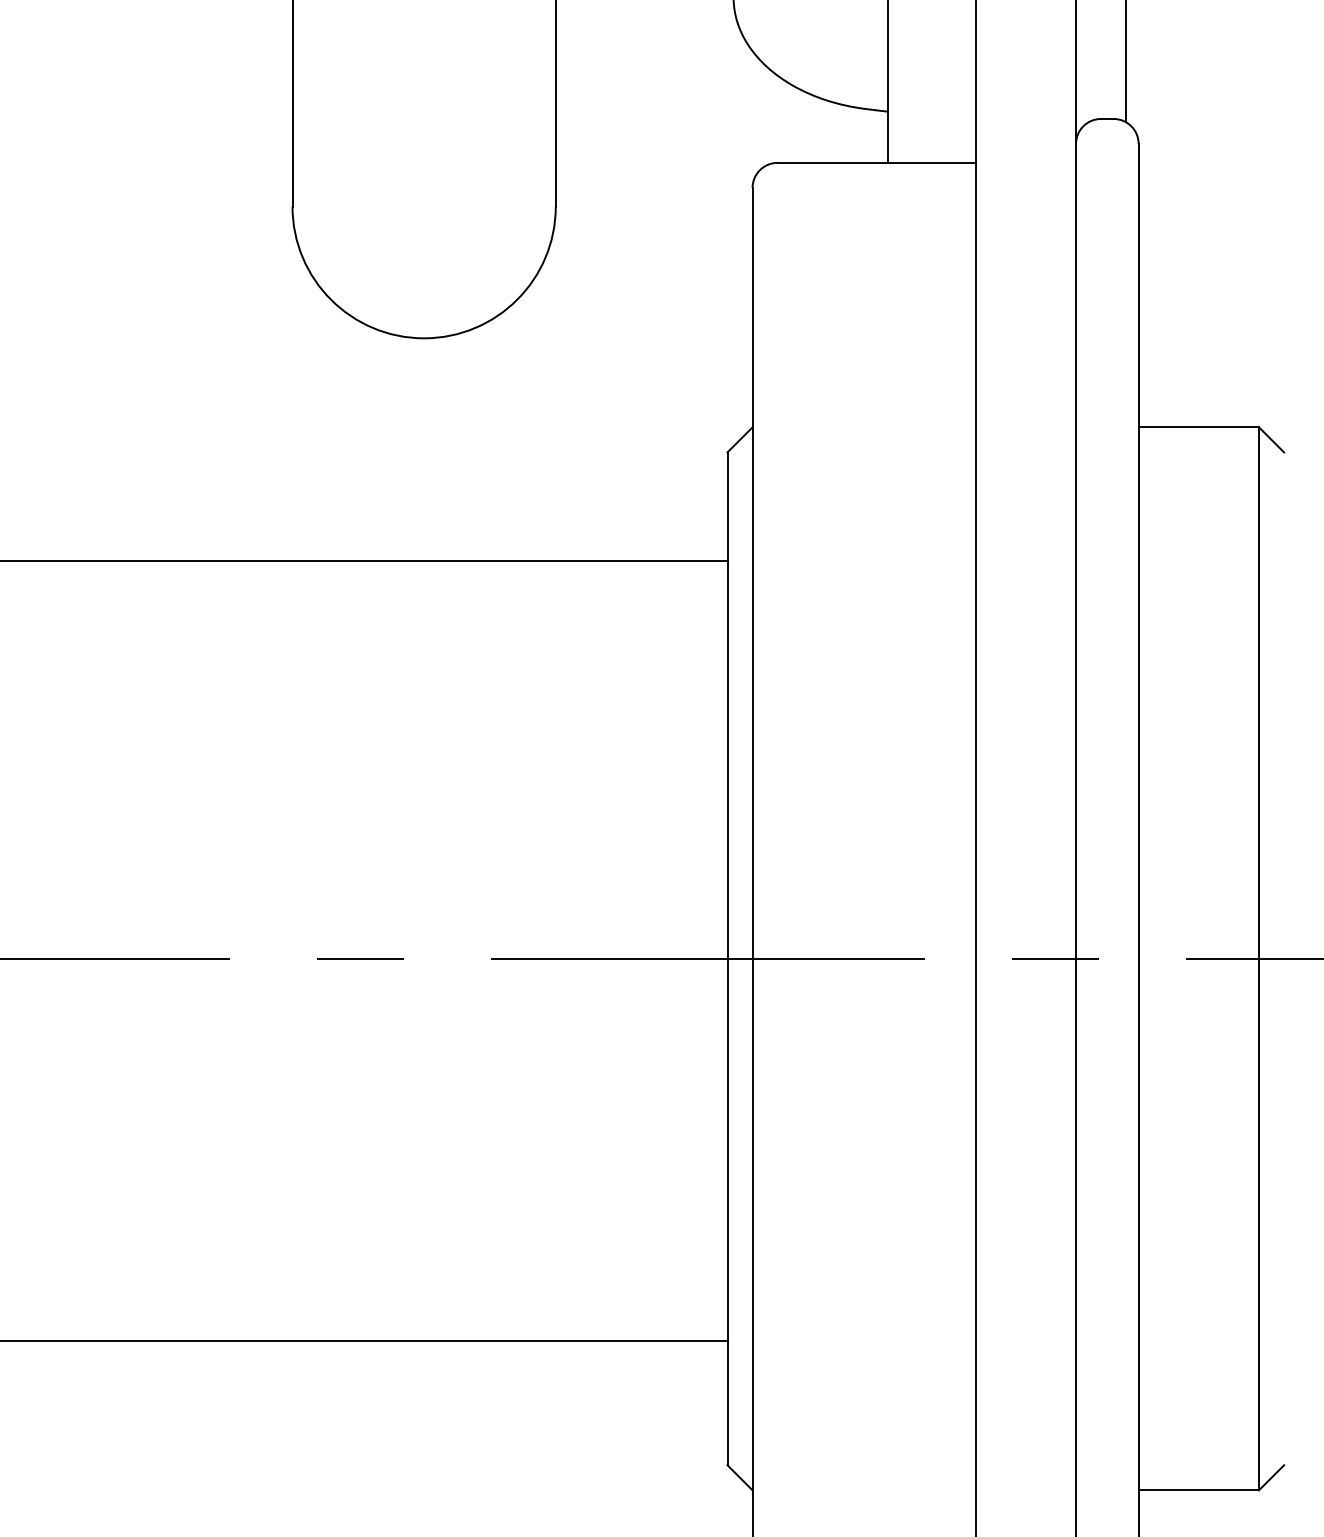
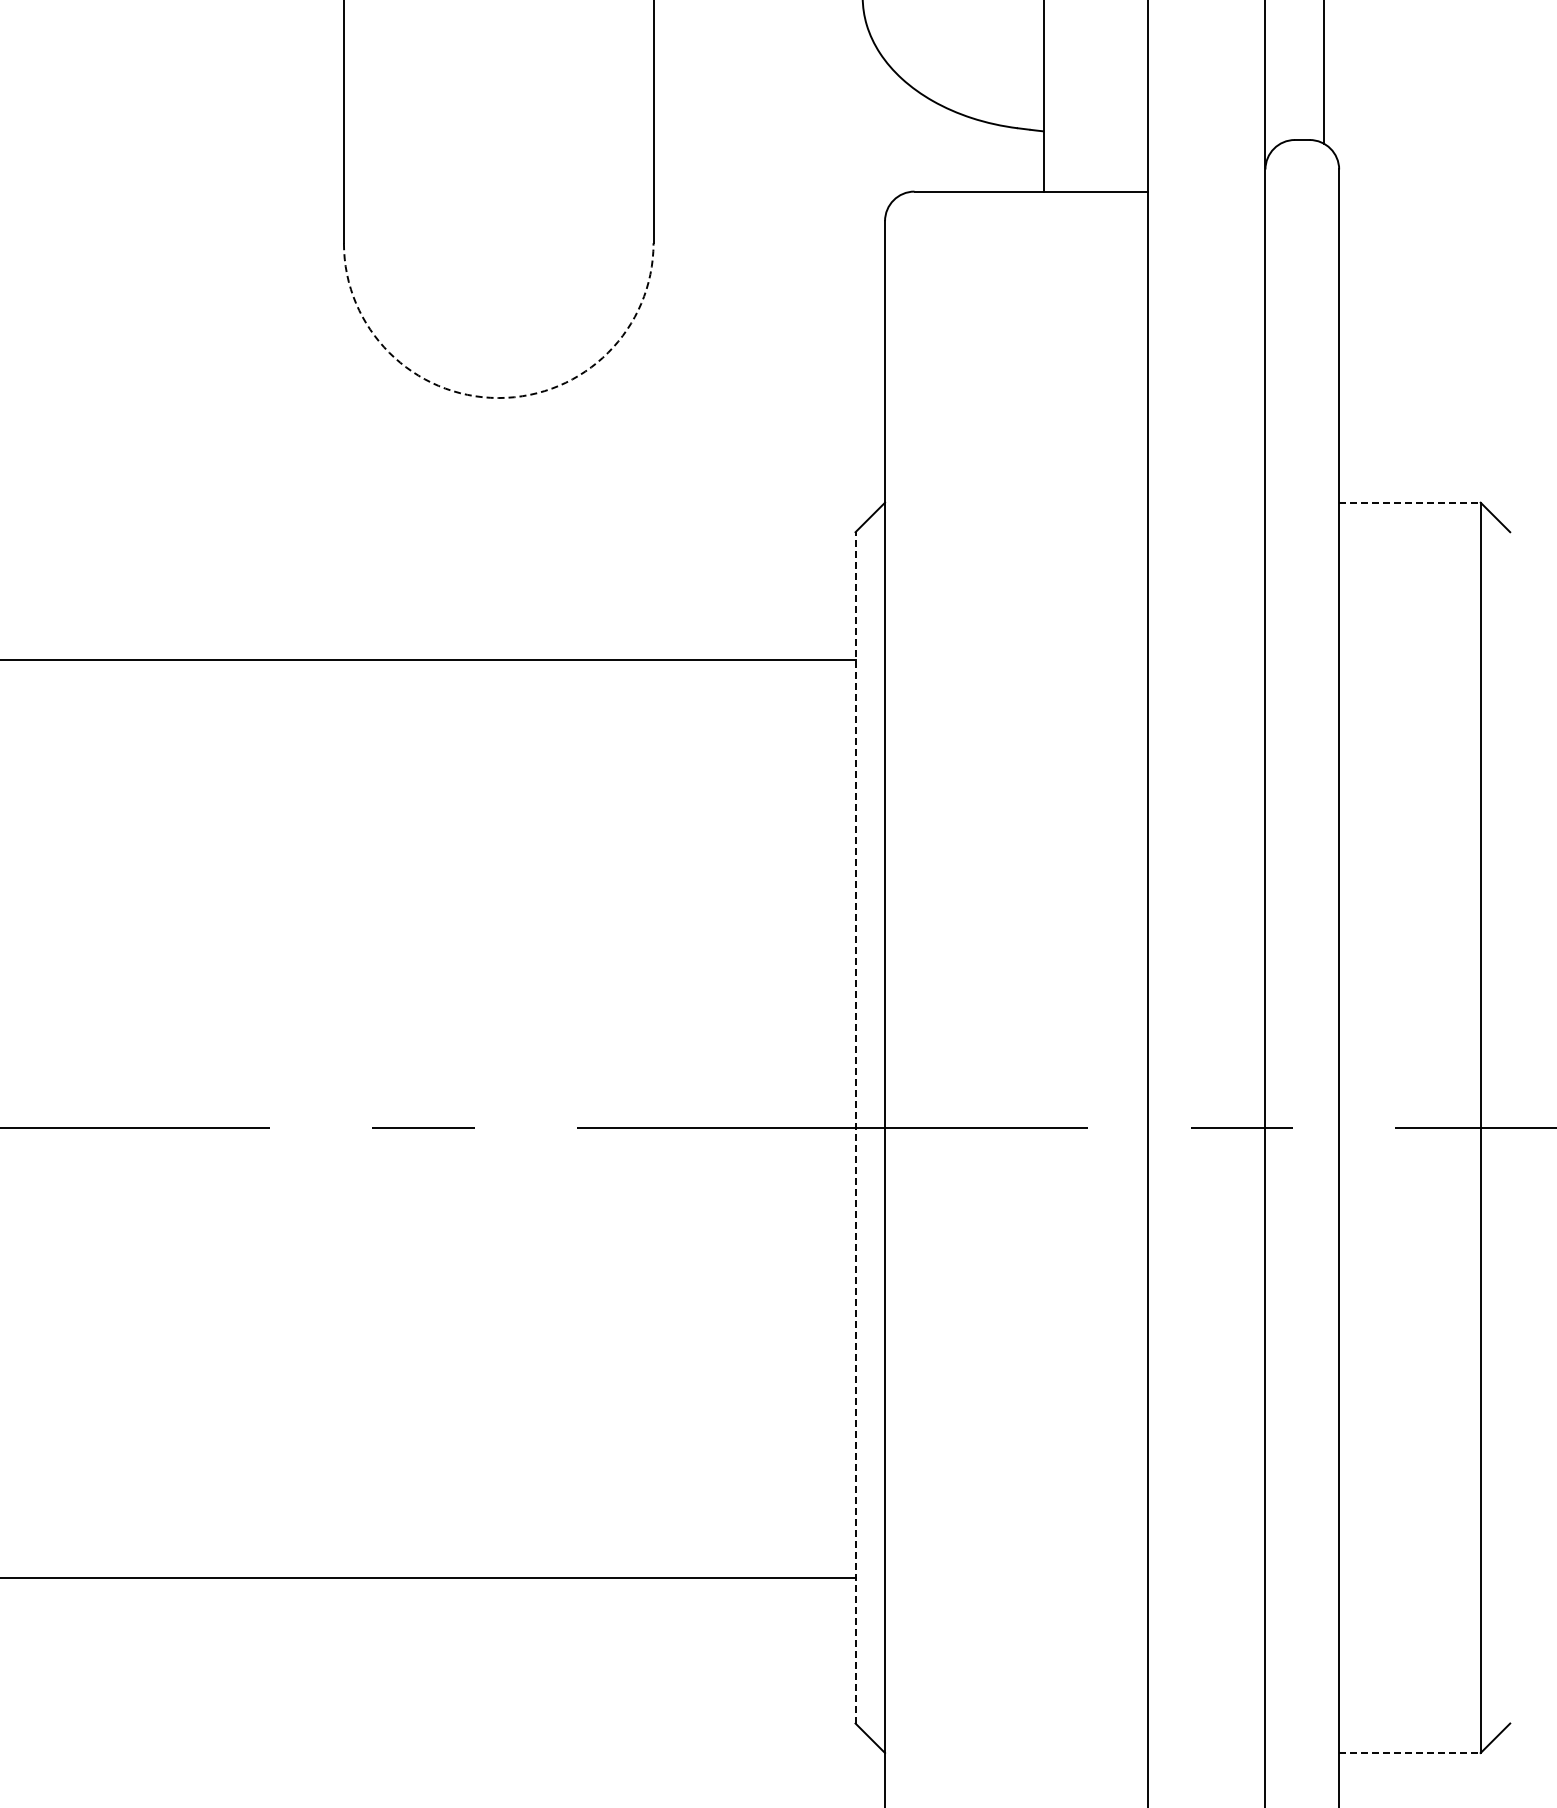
arc: (423, 338) -> (498, 398), solid -> dashed
line: (1198, 427) -> (1409, 502), solid -> dashed
line: (727, 958) -> (855, 1127), solid -> dashed
line: (1198, 1490) -> (1409, 1753), solid -> dashed

